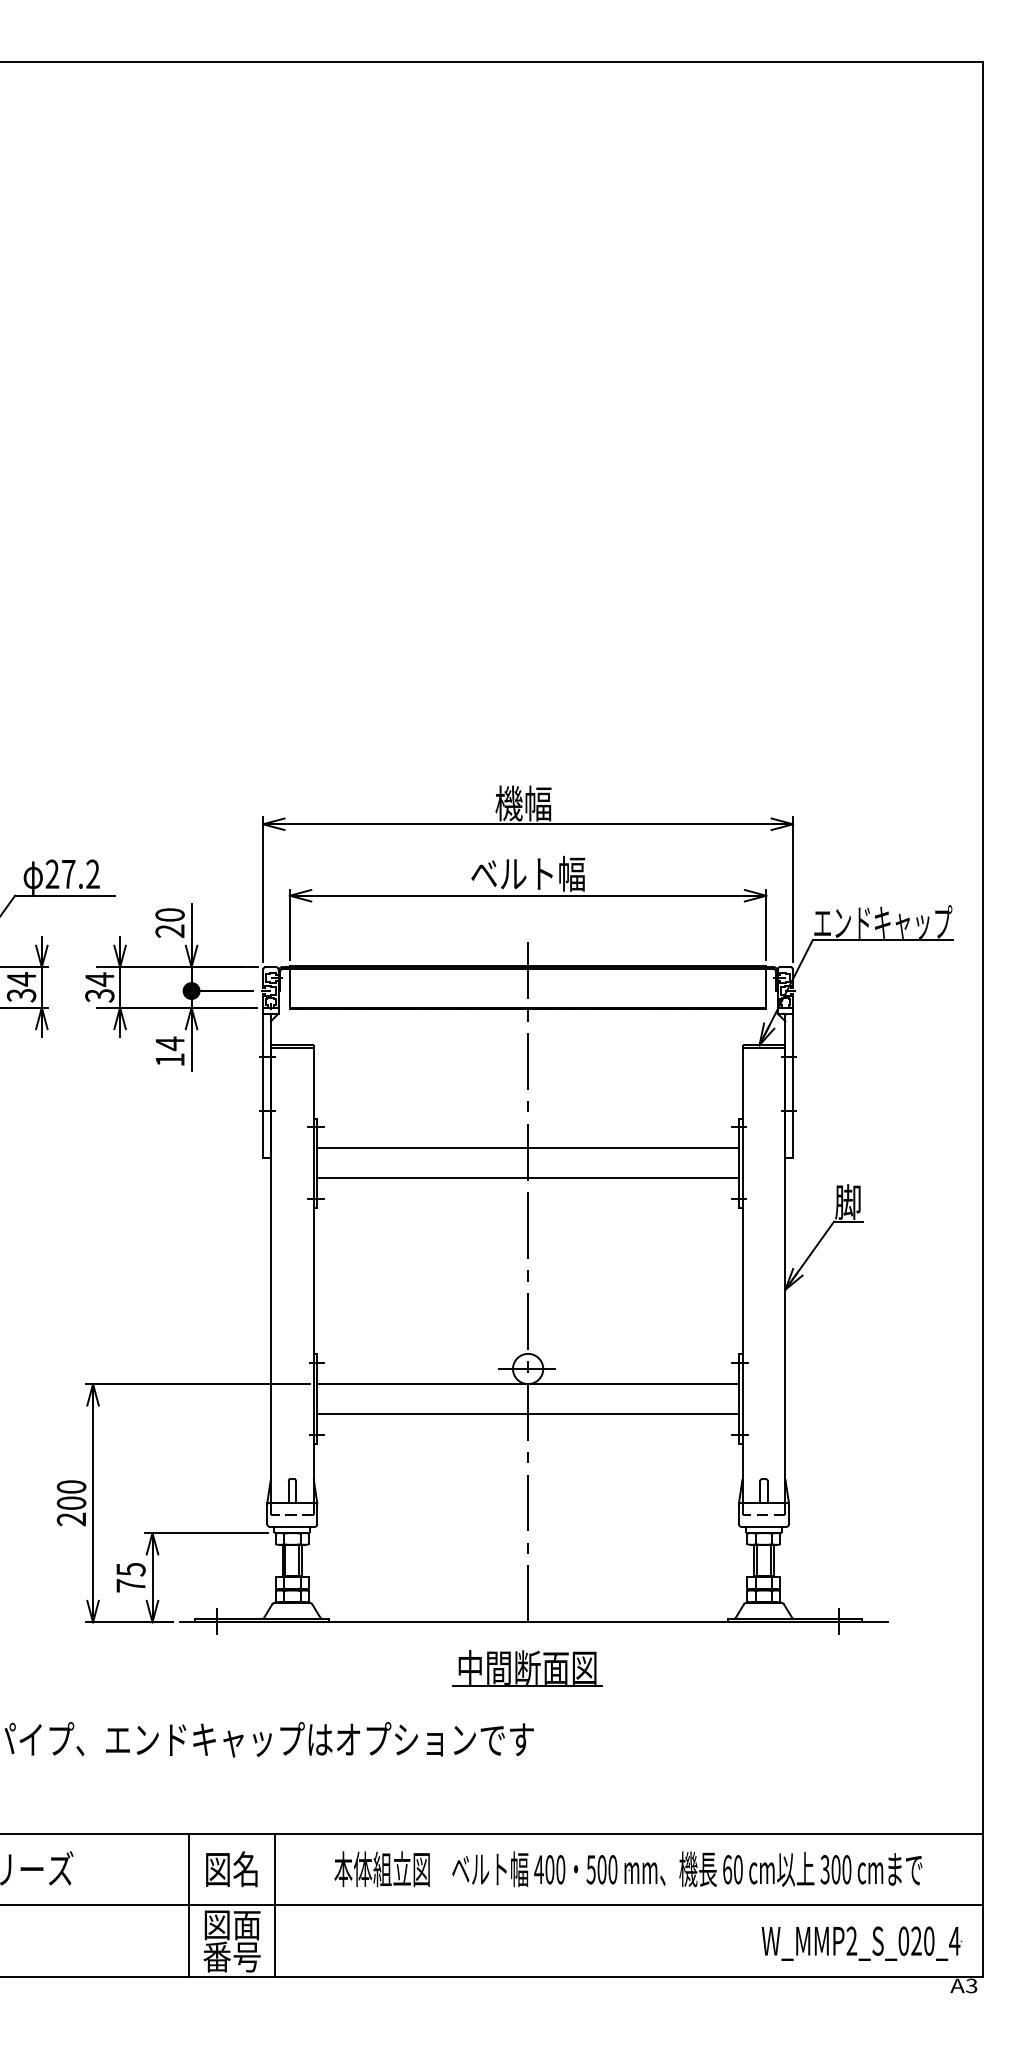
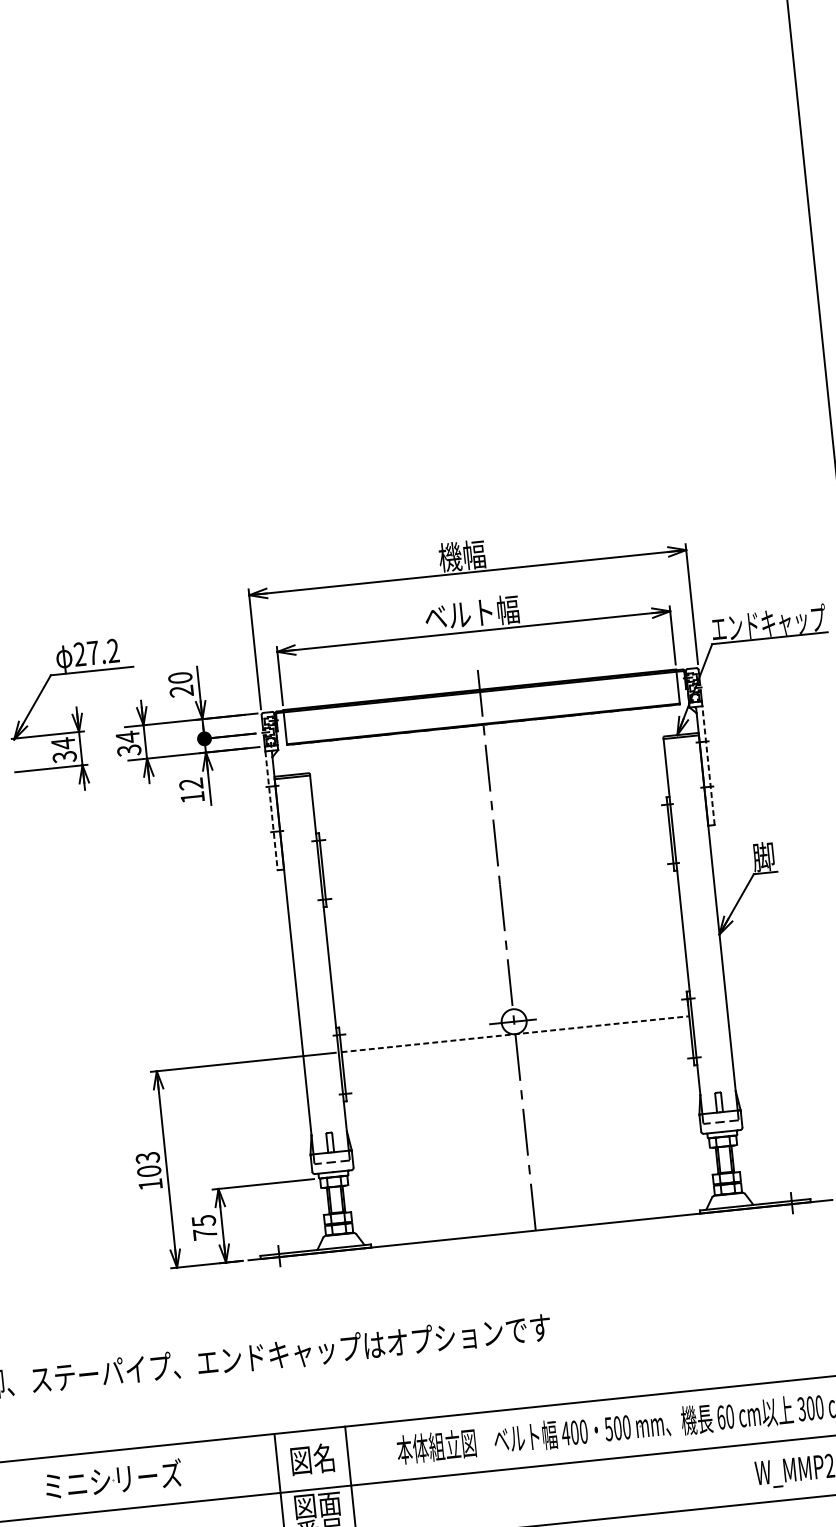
text: (169, 1043) -> (190, 783), 14 -> 12
line: (793, 1085) -> (708, 765), solid -> dashed
line: (263, 1086) -> (271, 811), solid -> dashed
line: (527, 1148) -> (494, 840), removed
line: (527, 1178) -> (497, 864), removed
line: (528, 1384) -> (515, 1034), solid -> dashed
line: (527, 1413) -> (517, 1058), removed
text: (71, 1503) -> (149, 1171), 200 -> 103
part: (527, 1668) -> (539, 1268), removed

